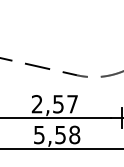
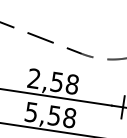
text: (72, 104) -> (72, 84), 2,57 -> 2,58

